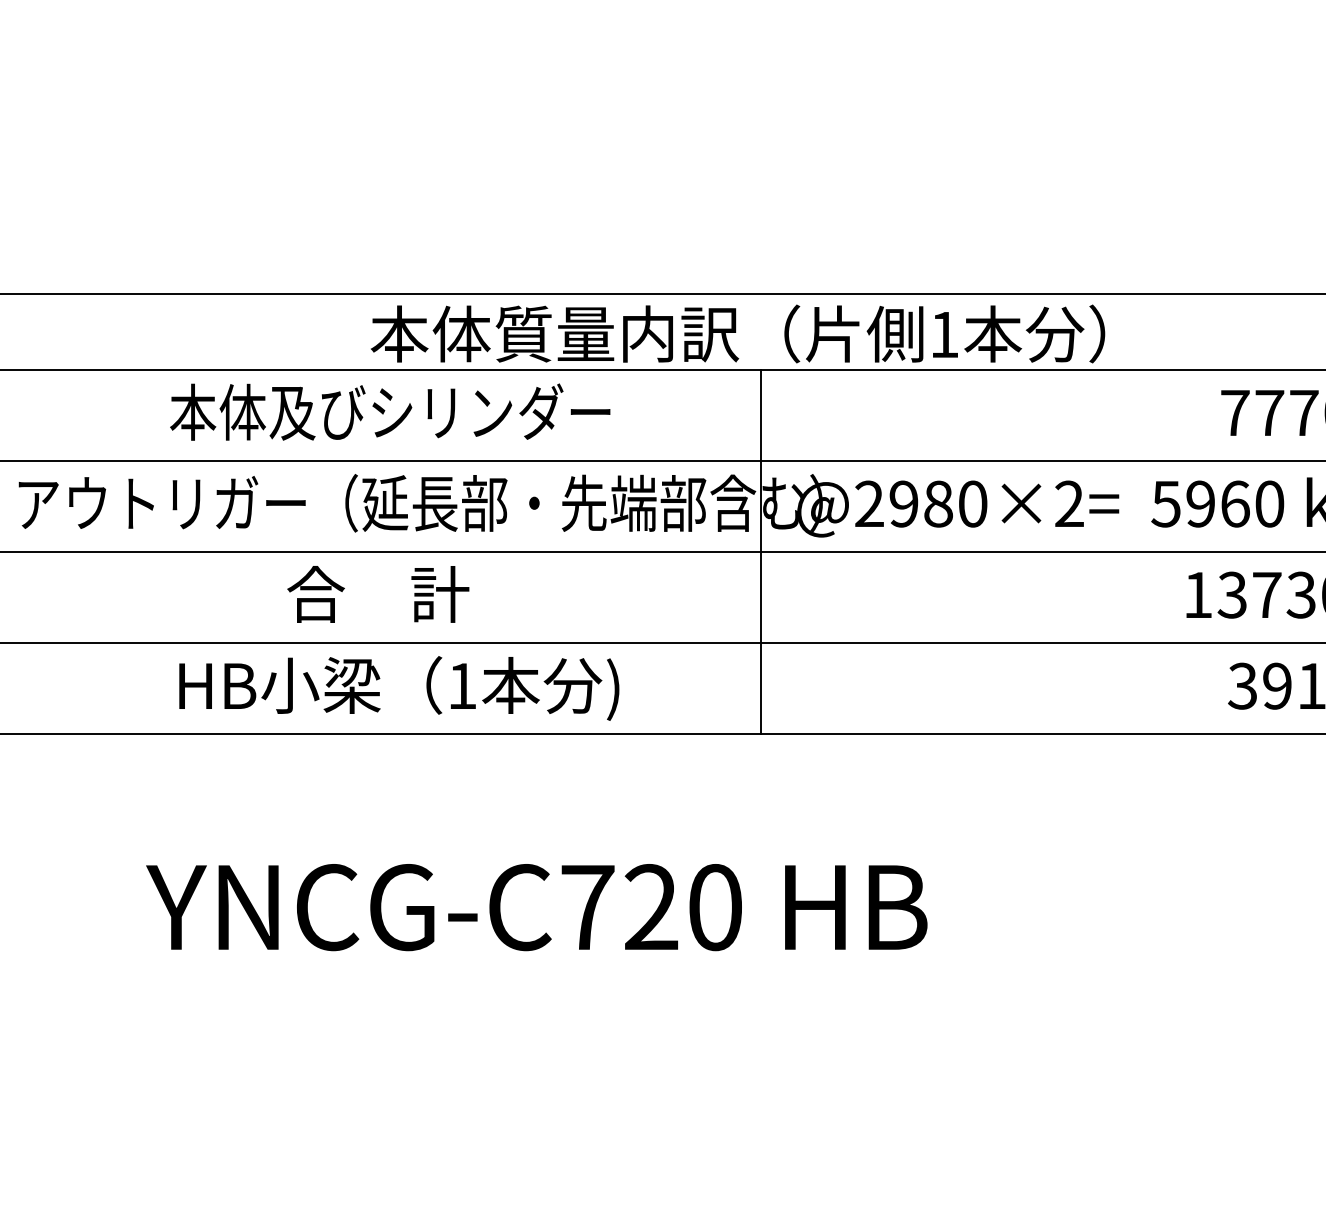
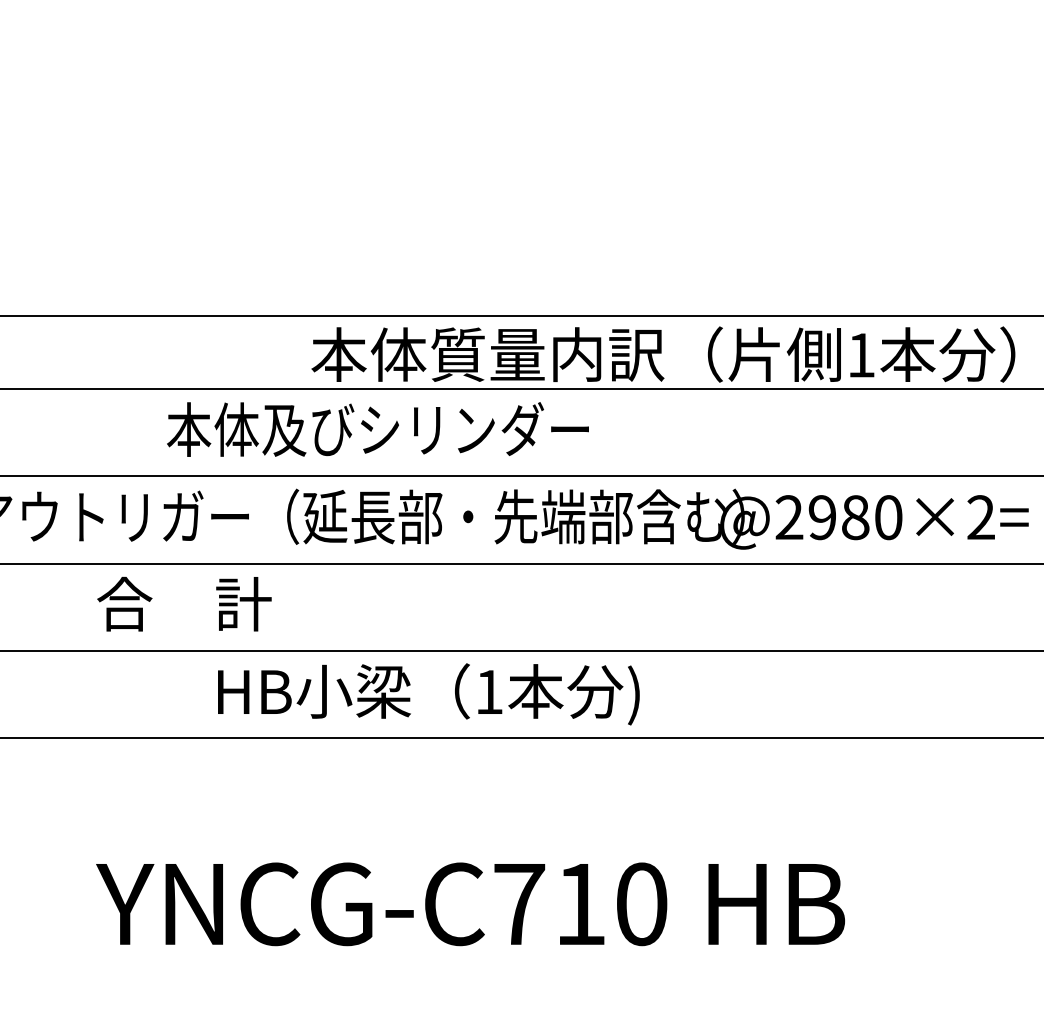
text: (390, 411) -> (378, 428), moved
line: (760, 552) -> (684, 564), removed
text: (378, 594) -> (184, 604), moved
text: (399, 688) -> (429, 694), moved
text: (651, 906) -> (580, 903), YNCG-C720 -> YNCG-C710

